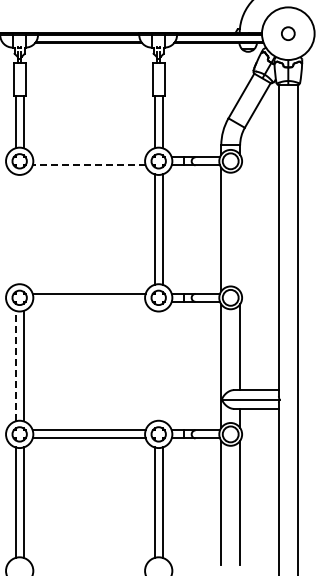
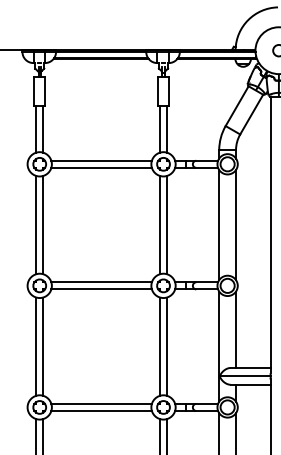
line: (88, 157) -> (101, 160), added
line: (88, 165) -> (101, 168), dashed -> solid
line: (15, 229) -> (36, 225), added
line: (23, 229) -> (43, 225), added
line: (240, 229) -> (236, 225), added
line: (88, 301) -> (101, 289), added
line: (15, 365) -> (36, 346), dashed -> solid
line: (154, 365) -> (159, 346), added
line: (162, 365) -> (166, 346), added

